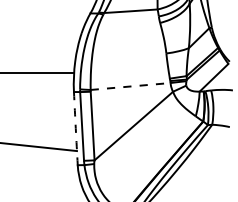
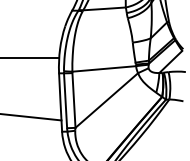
line: (131, 86) -> (104, 68), dashed -> solid
arc: (75, 128) -> (60, 102), dashed -> solid

